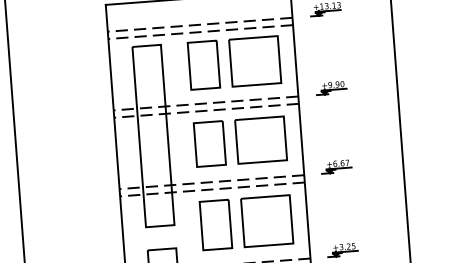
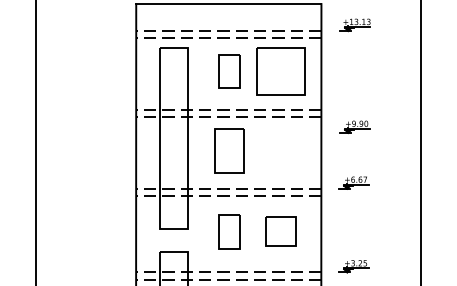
part: (203, 65) -> (229, 71), size x0.7
part: (330, 87) -> (354, 126), moved
part: (260, 140) -> (280, 150), removed
part: (266, 220) -> (280, 231), size x0.6
part: (215, 224) -> (229, 231), size x0.7

